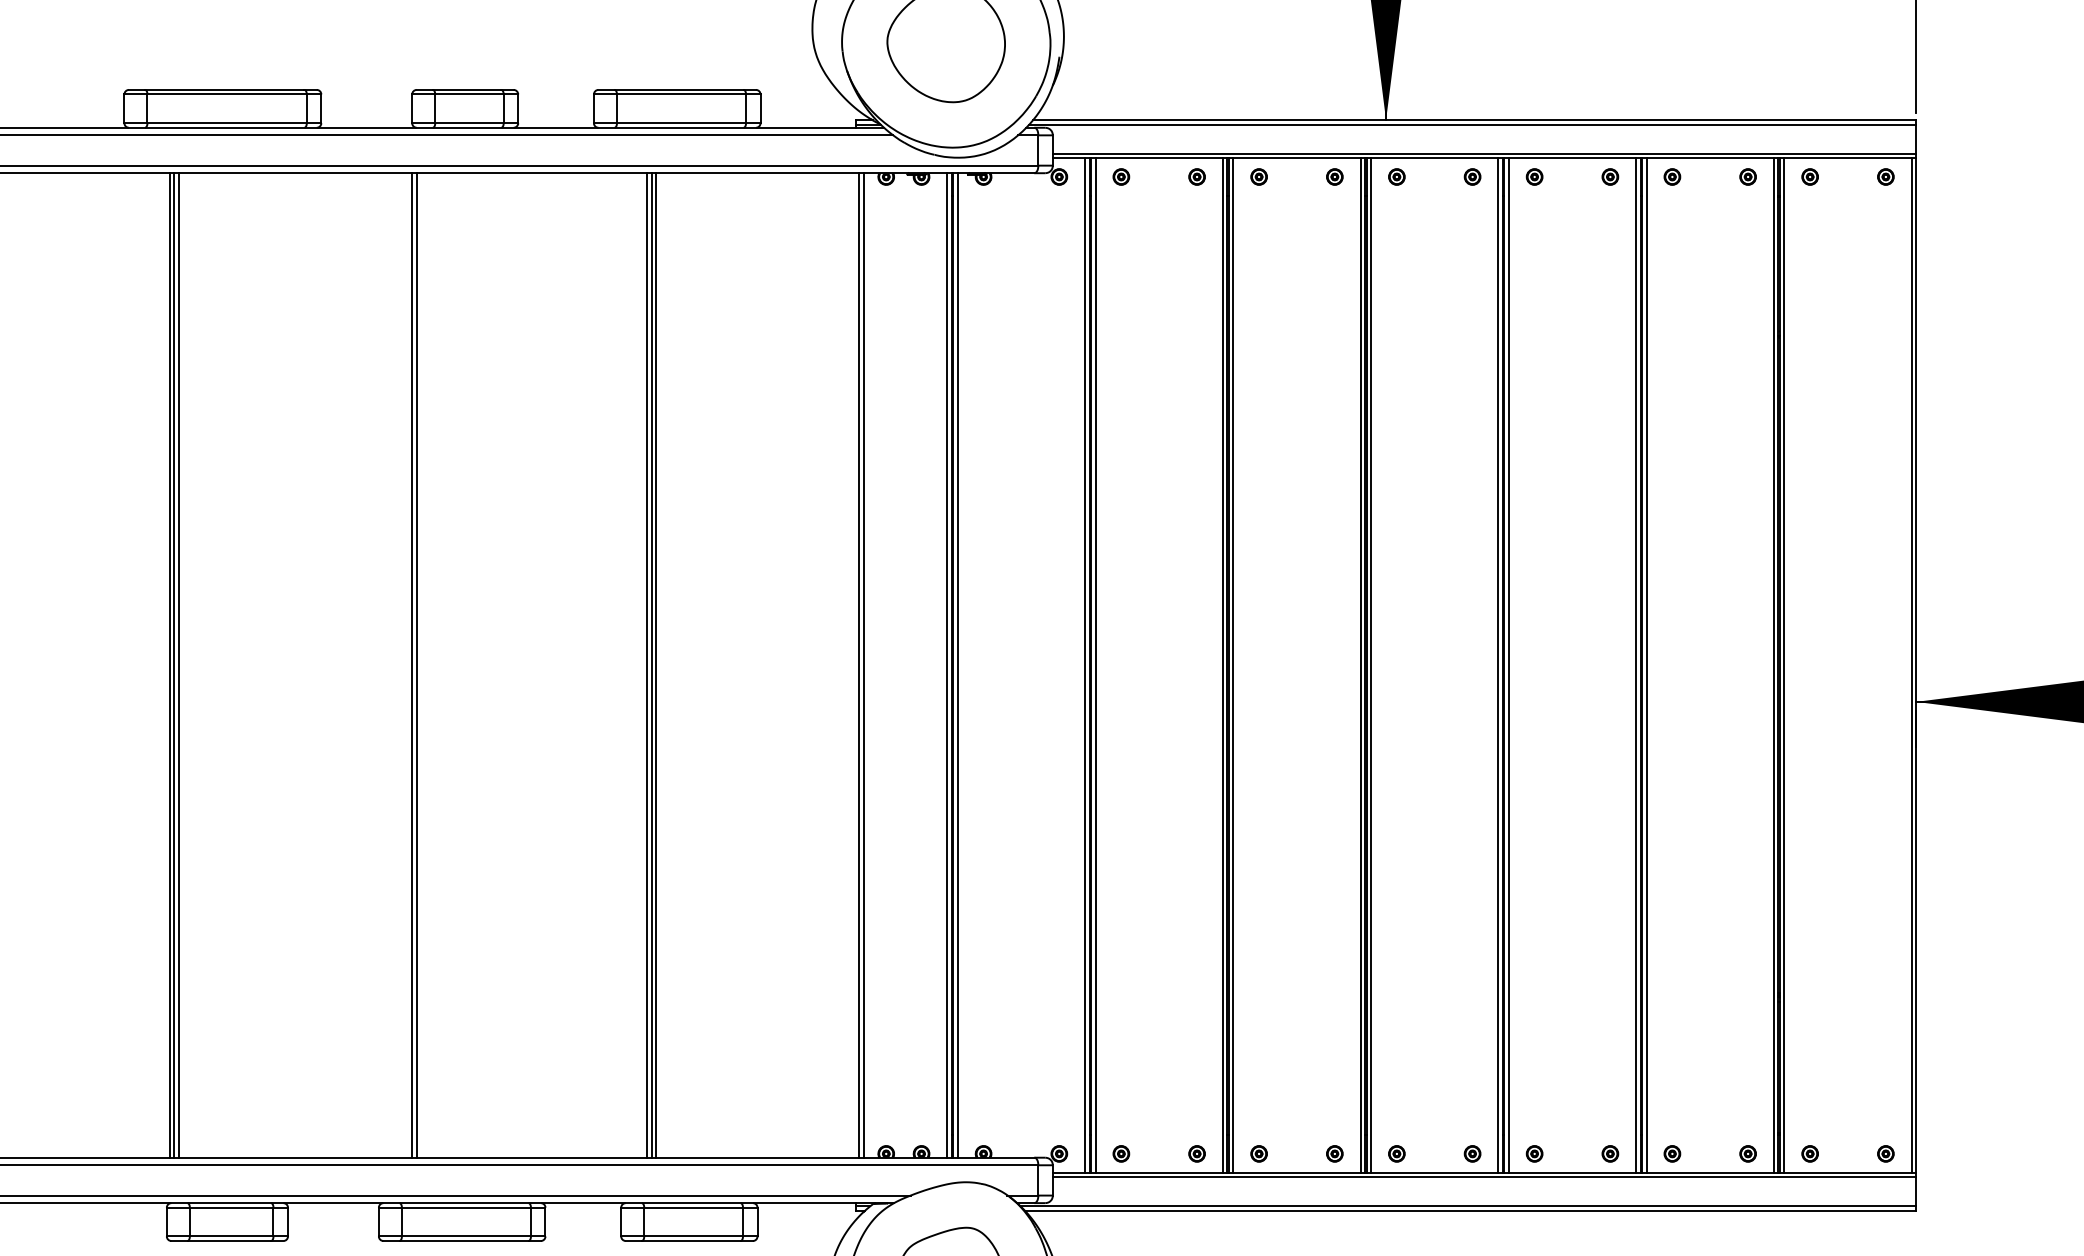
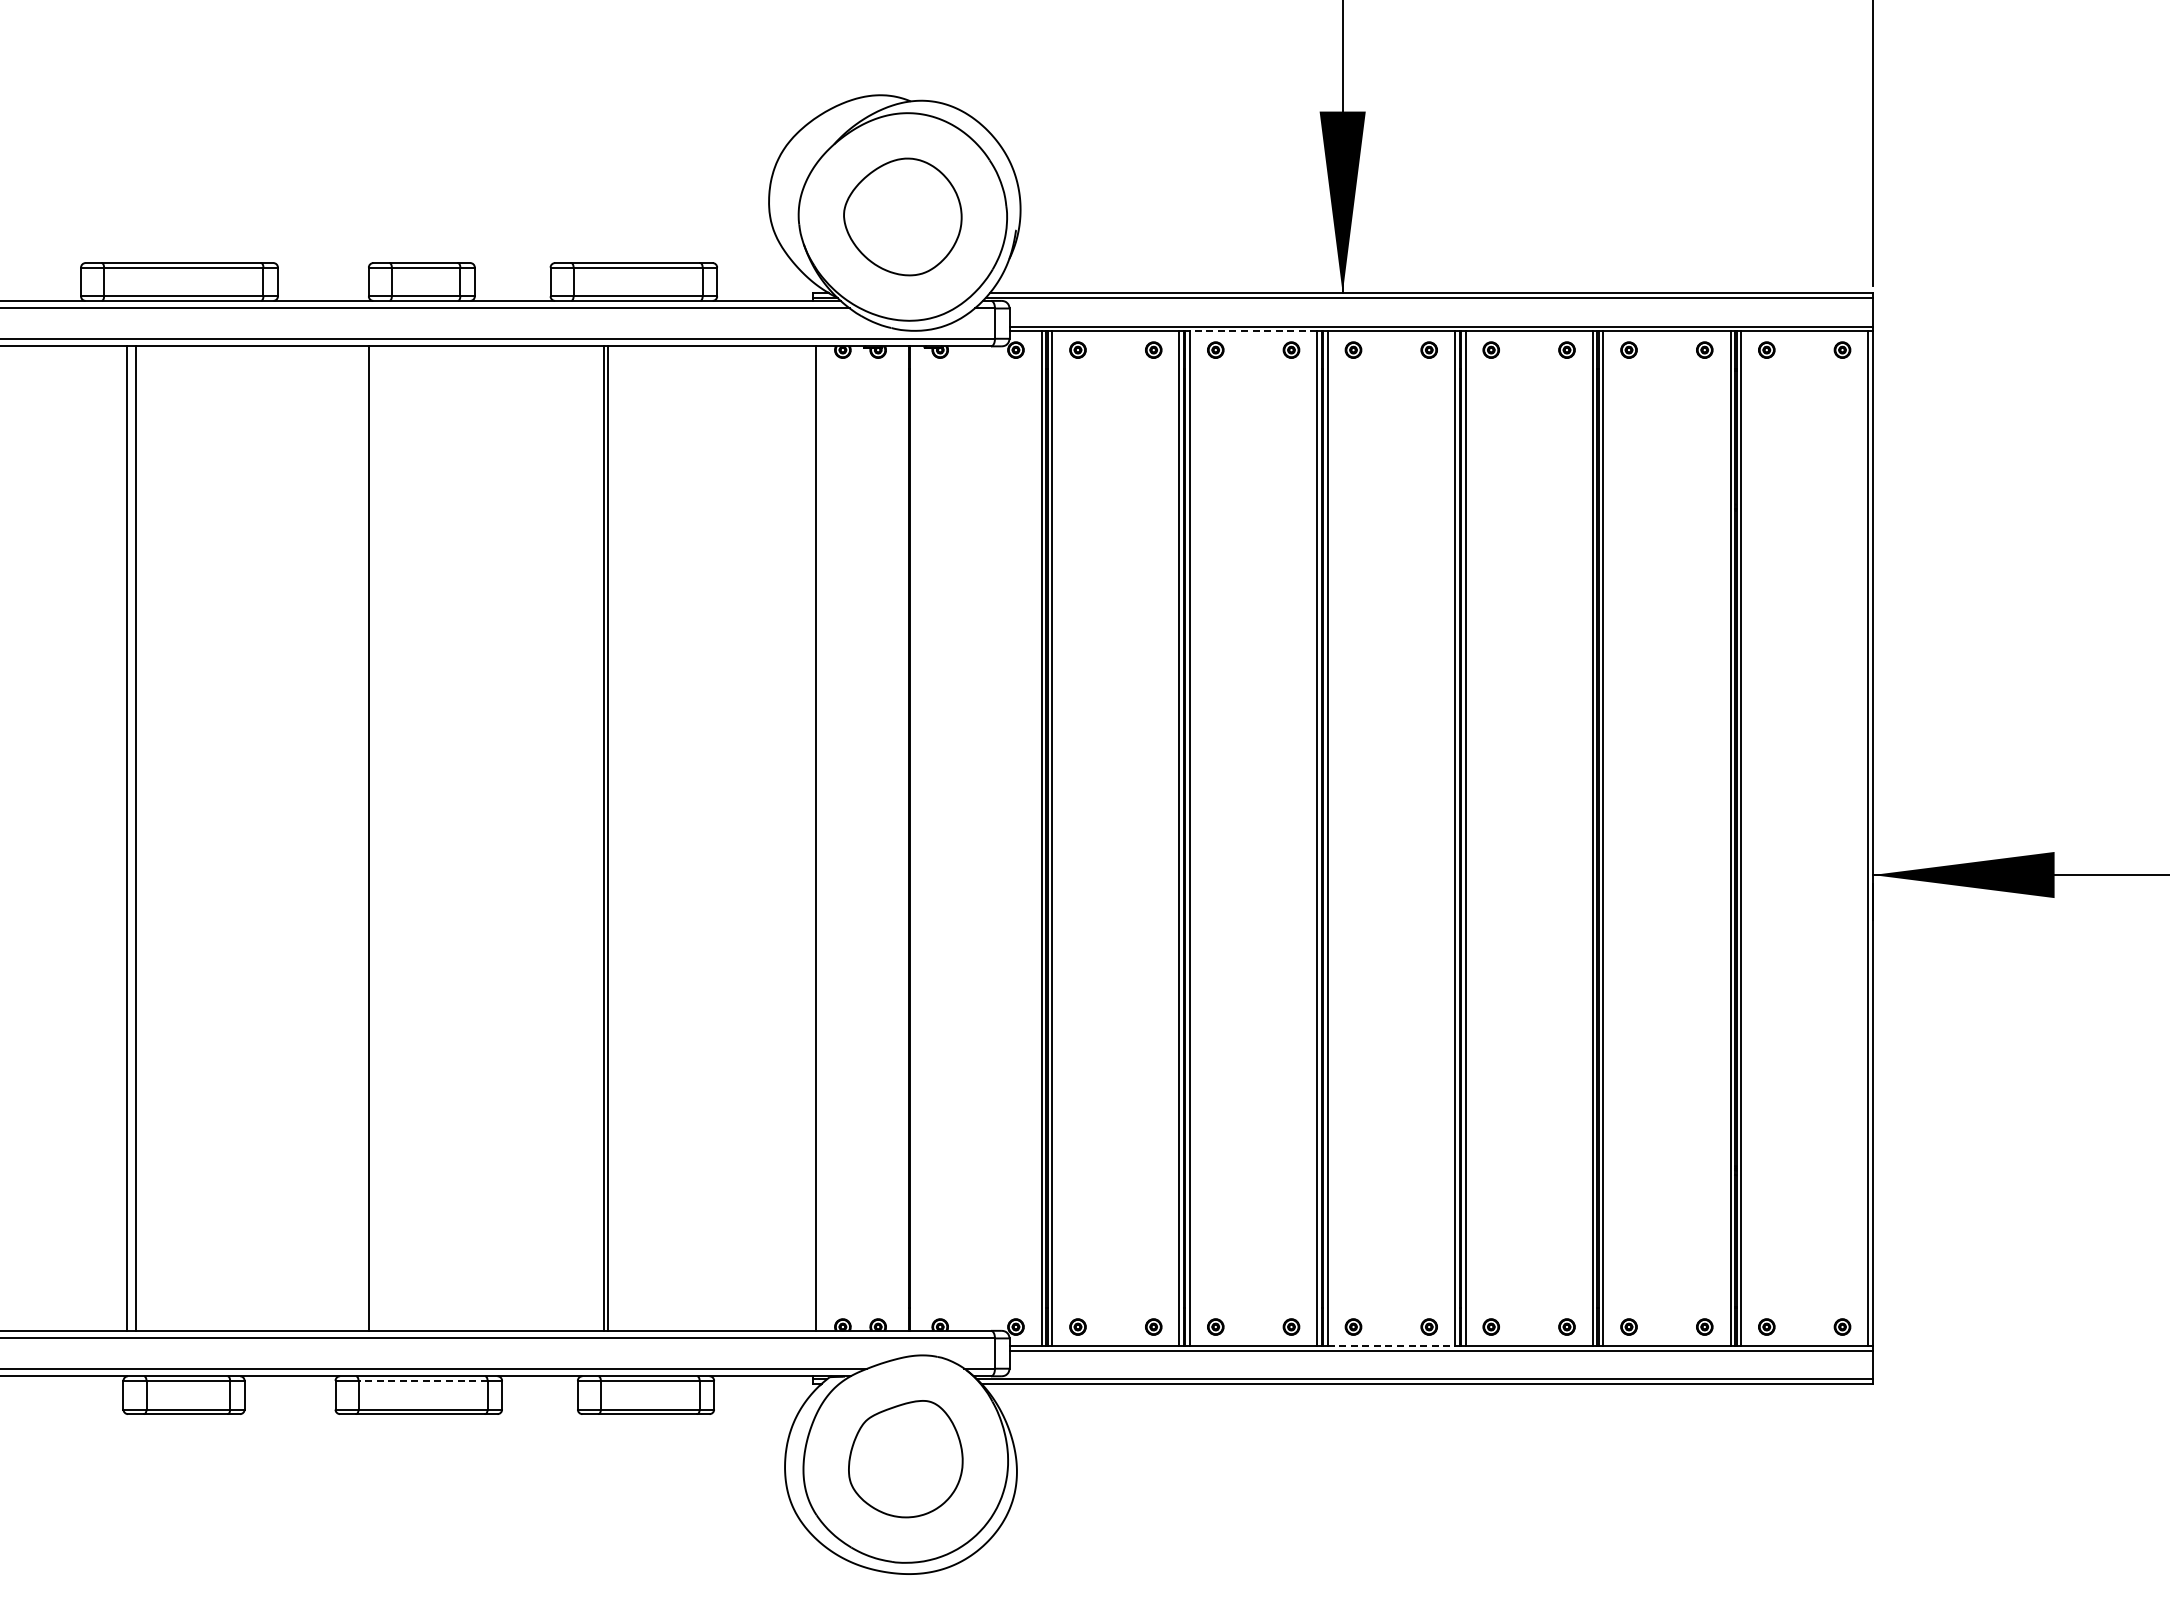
line: (1296, 158) -> (1253, 331), solid -> dashed
line: (174, 665) -> (131, 838), removed
line: (416, 665) -> (373, 838), removed
line: (655, 665) -> (612, 838), removed
line: (863, 665) -> (820, 838), removed
line: (946, 665) -> (903, 838), removed
line: (957, 665) -> (914, 838), removed
line: (1434, 1172) -> (1391, 1345), solid -> dashed
line: (466, 1207) -> (423, 1380), solid -> dashed

